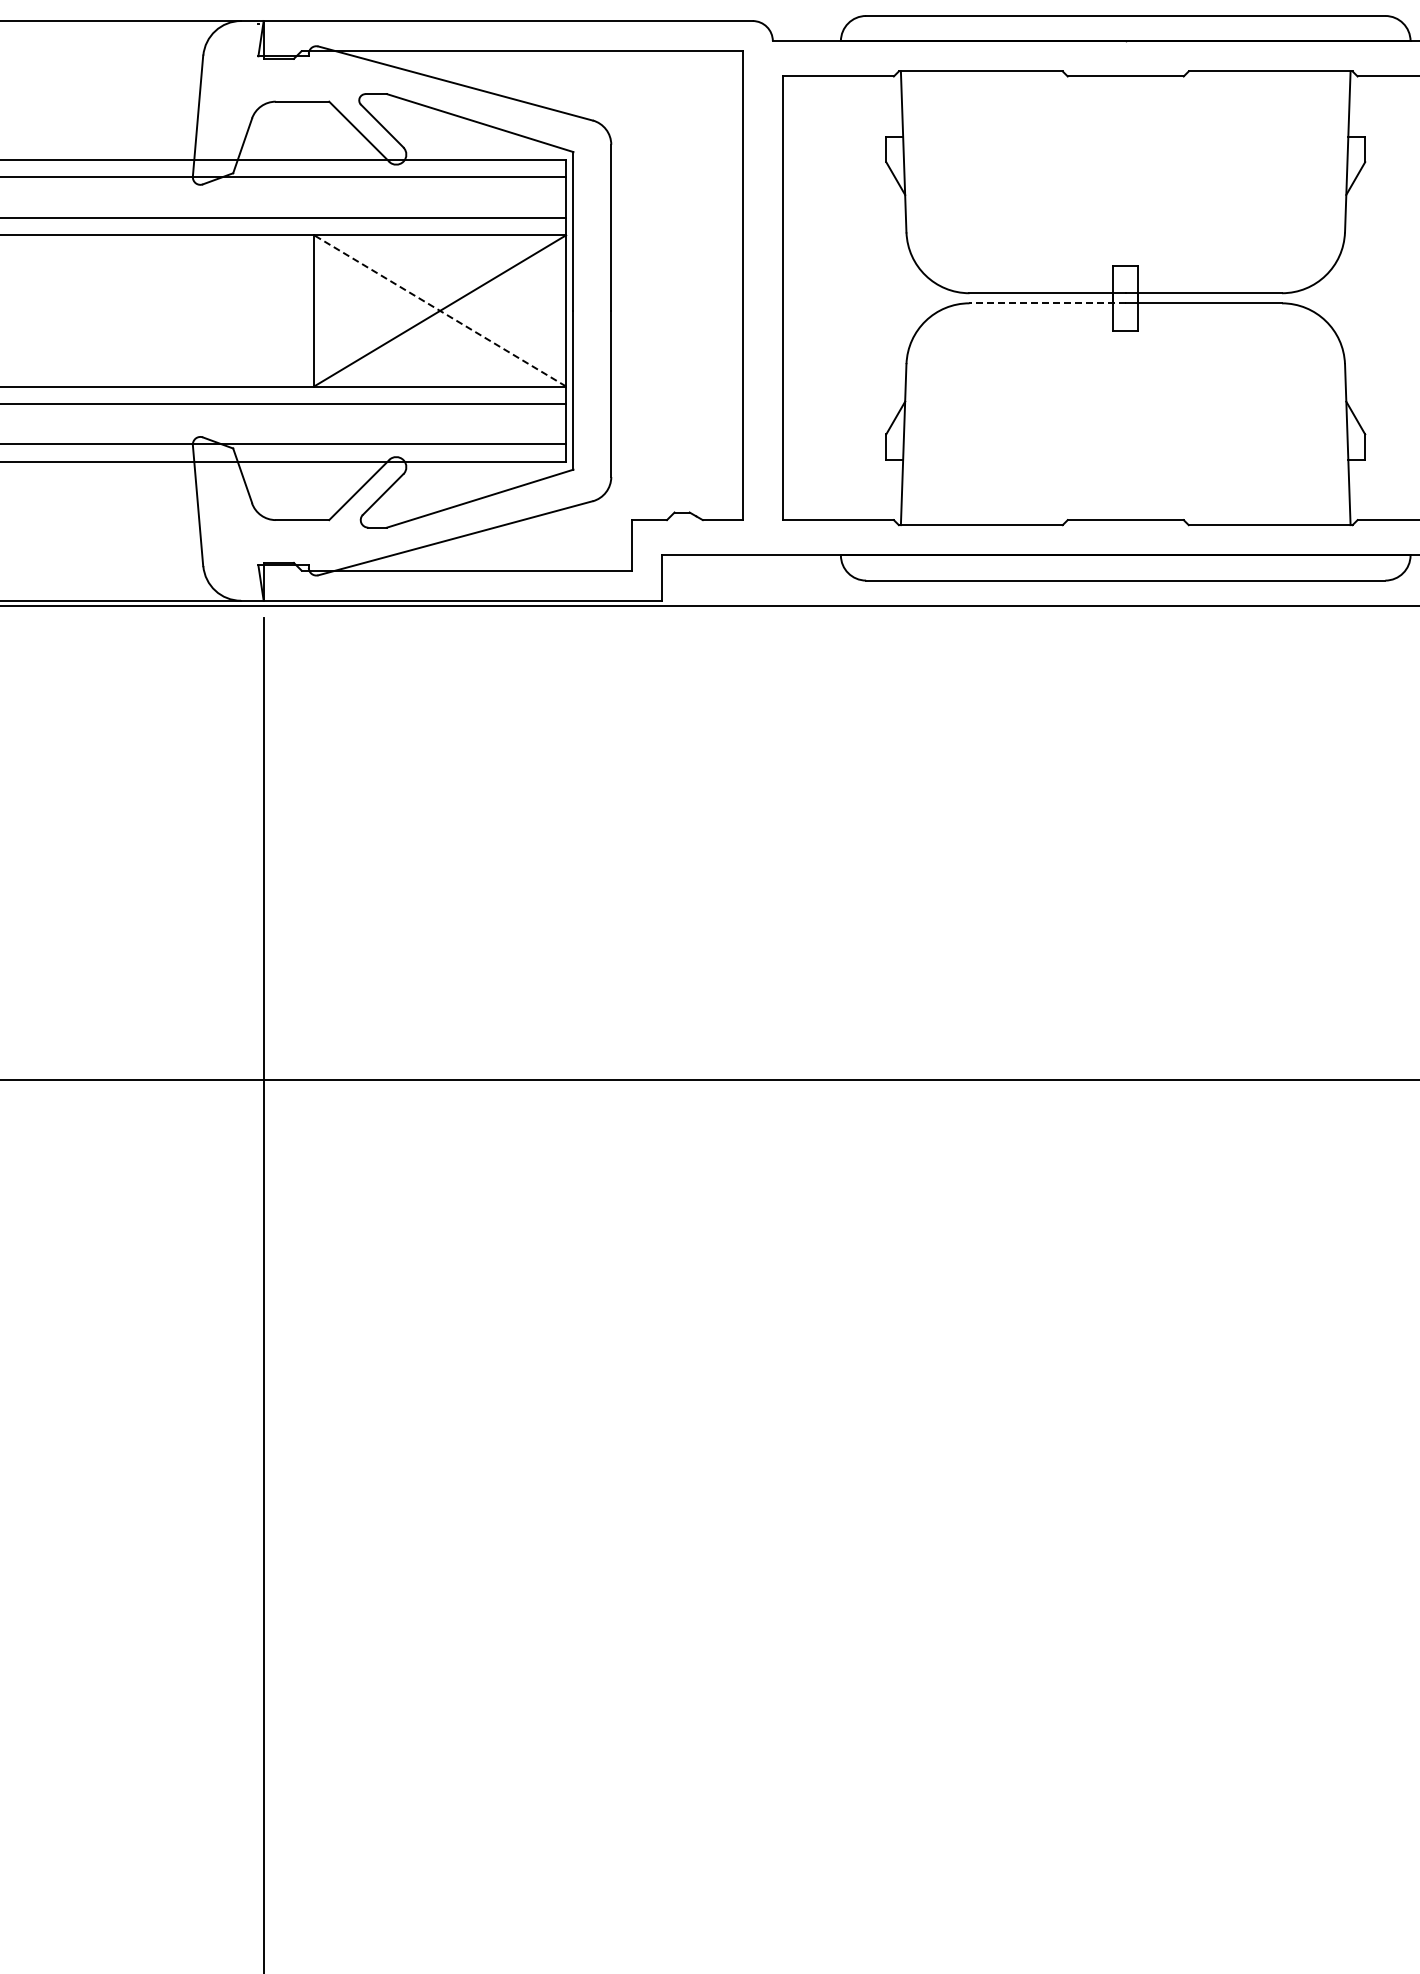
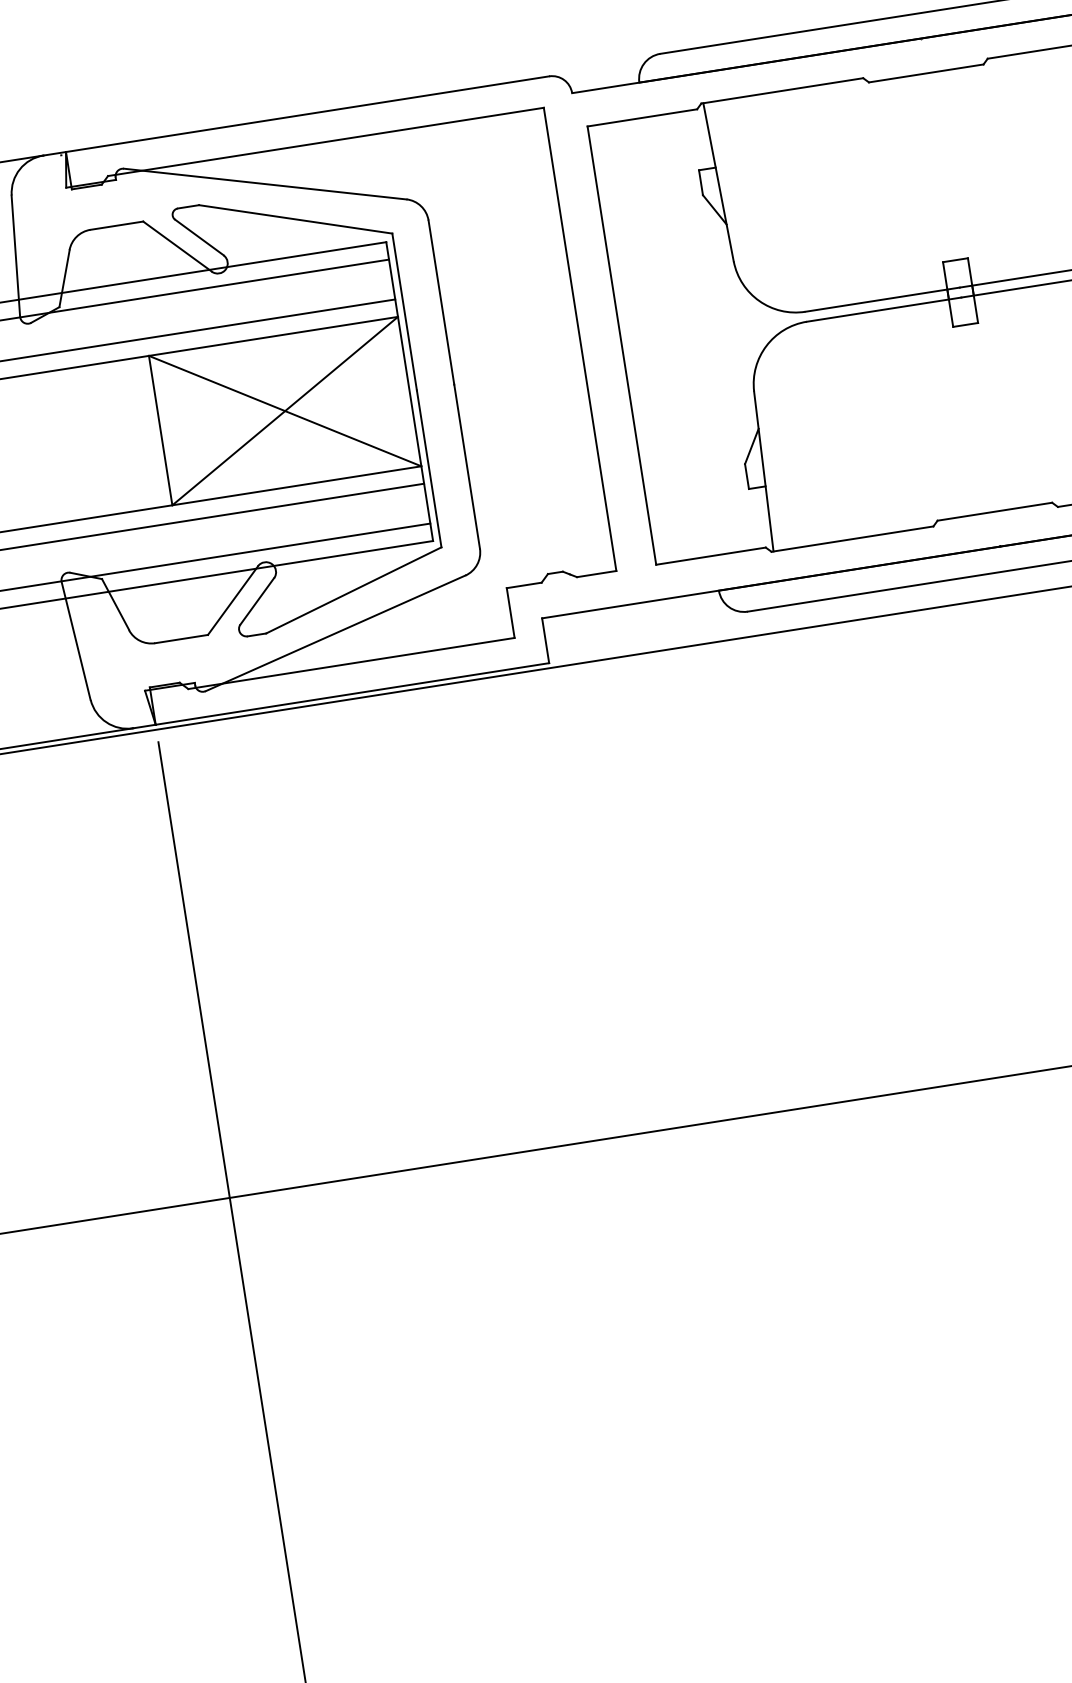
line: (1047, 303) -> (884, 309), dashed -> solid
line: (440, 310) -> (285, 410), dashed -> solid

